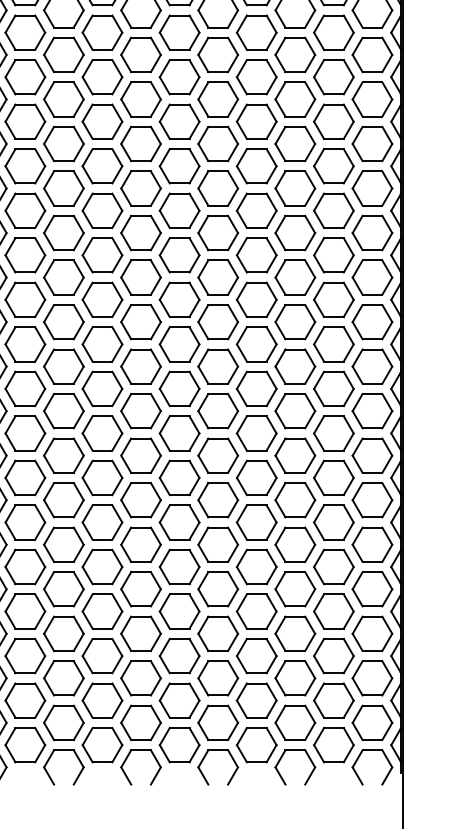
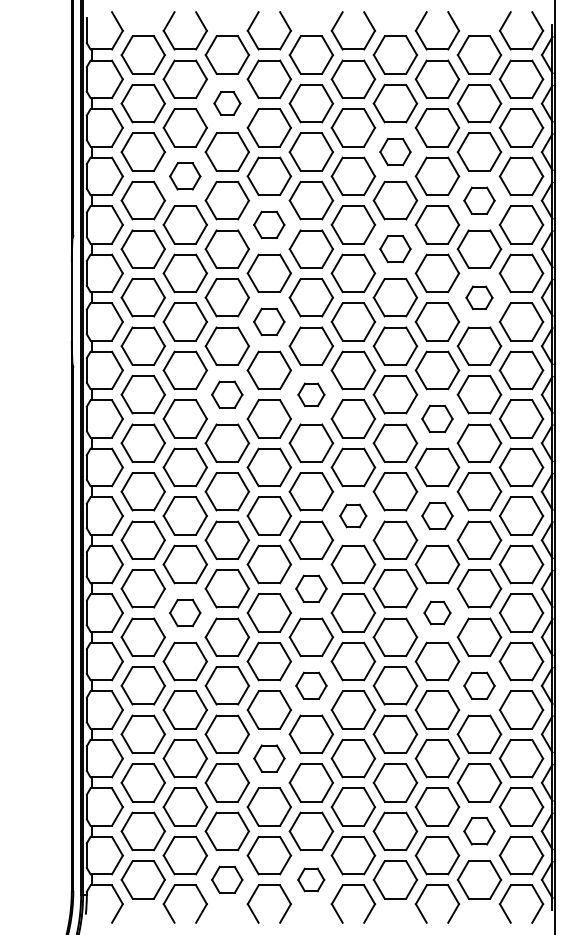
part: (102, 32) -> (227, 103), size x0.6
part: (256, 76) -> (395, 151), size x0.7
part: (63, 99) -> (184, 176), size x0.7
part: (333, 121) -> (479, 200), size x0.7
part: (140, 143) -> (268, 224), size x0.7
part: (256, 165) -> (395, 248), size x0.7
part: (333, 210) -> (479, 297), size x0.6
part: (140, 232) -> (268, 321), size x0.7
part: (101, 299) -> (226, 394), size x0.7
part: (179, 299) -> (311, 394), size x0.6
part: (295, 321) -> (437, 418), size x0.7
part: (217, 410) -> (352, 515), size x0.6
part: (295, 410) -> (437, 515), size x0.7
part: (179, 477) -> (311, 588), size x0.7
part: (63, 499) -> (184, 612), size x0.7
part: (295, 499) -> (437, 612), size x0.6
part: (179, 566) -> (311, 685), size x0.7
part: (333, 566) -> (479, 685), size x0.7
part: (141, 633) -> (269, 758), size x0.7
part: (333, 700) -> (479, 831), size x0.7
part: (101, 744) -> (226, 879), size x0.7
part: (178, 744) -> (310, 879), size x0.6

